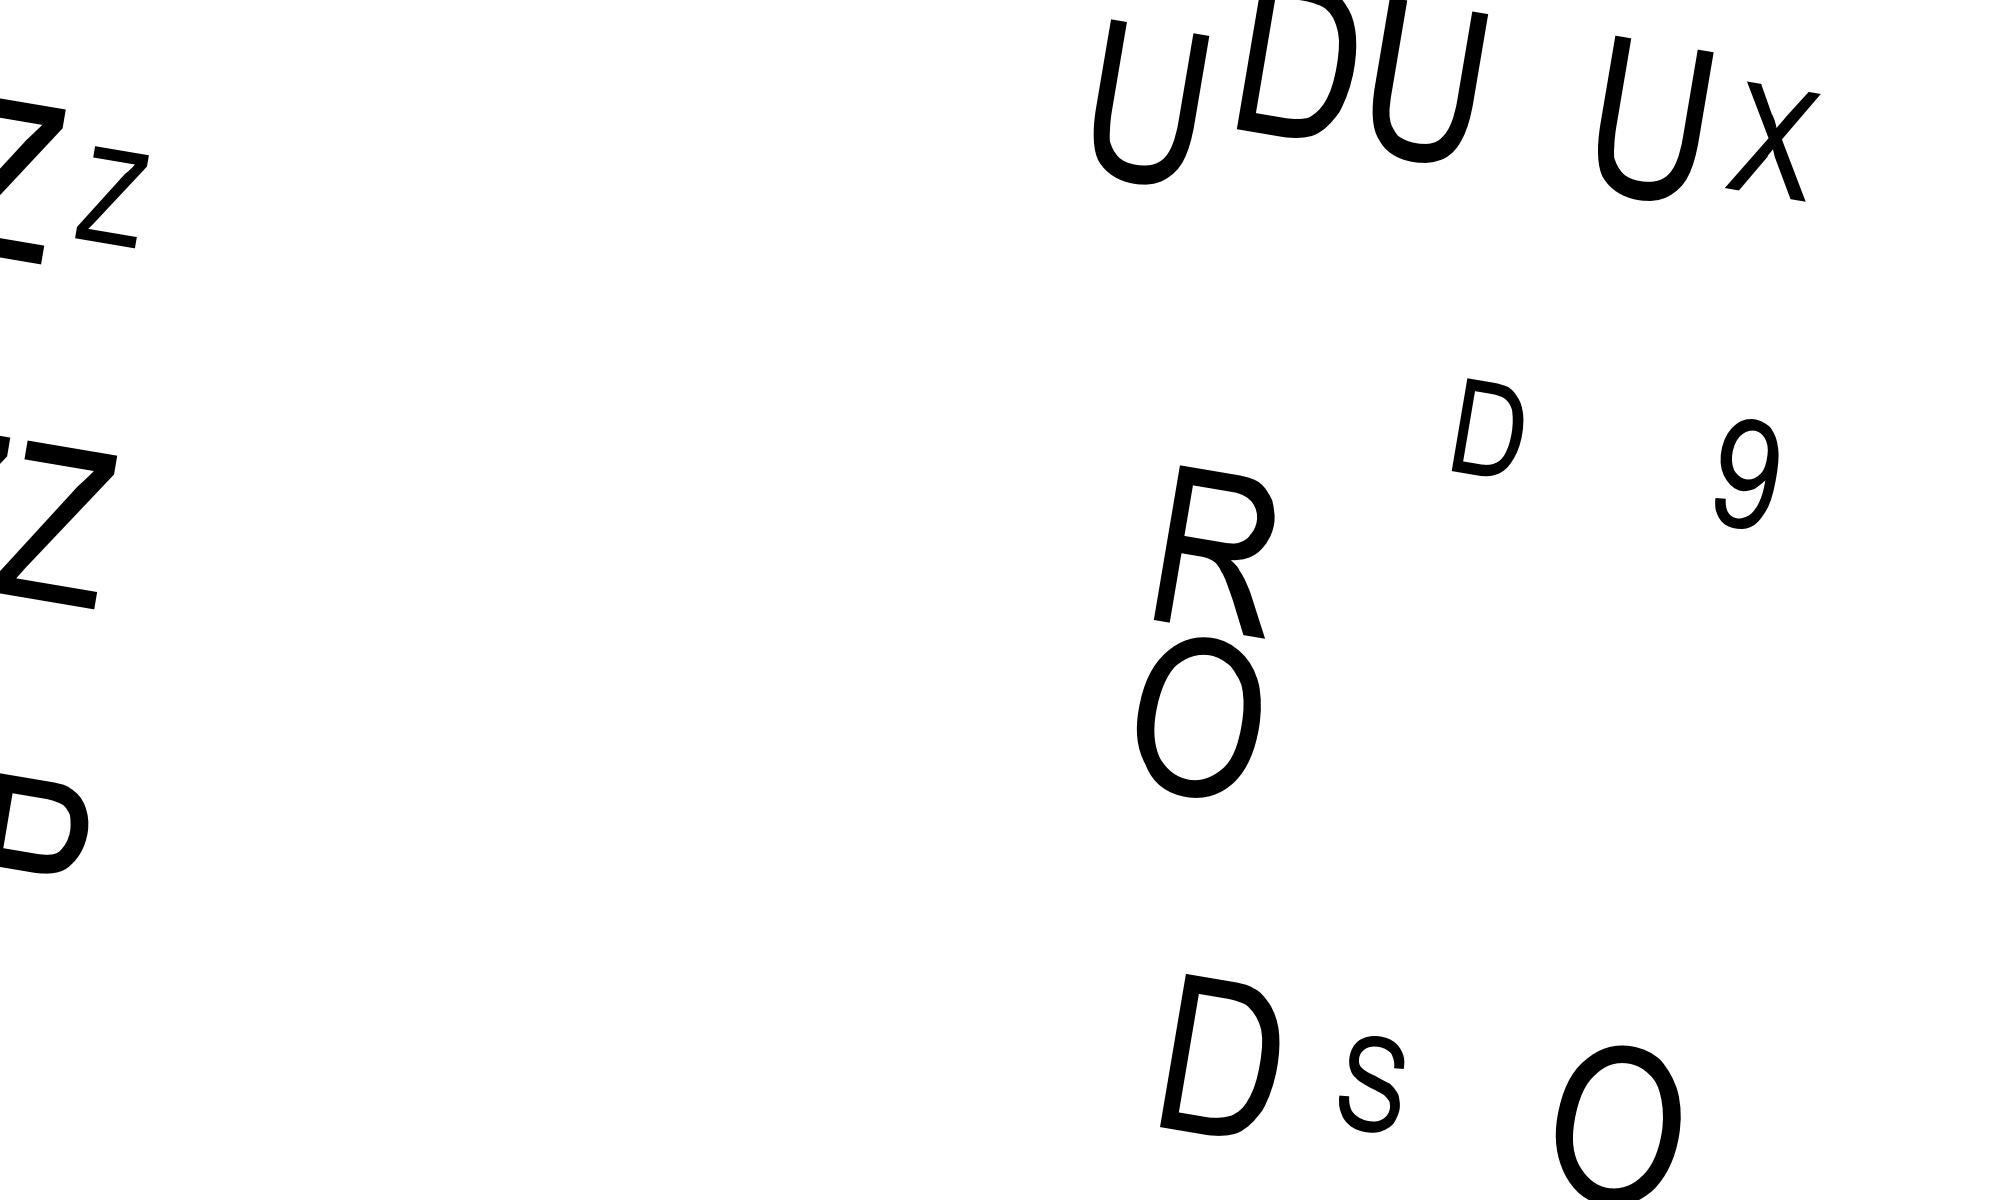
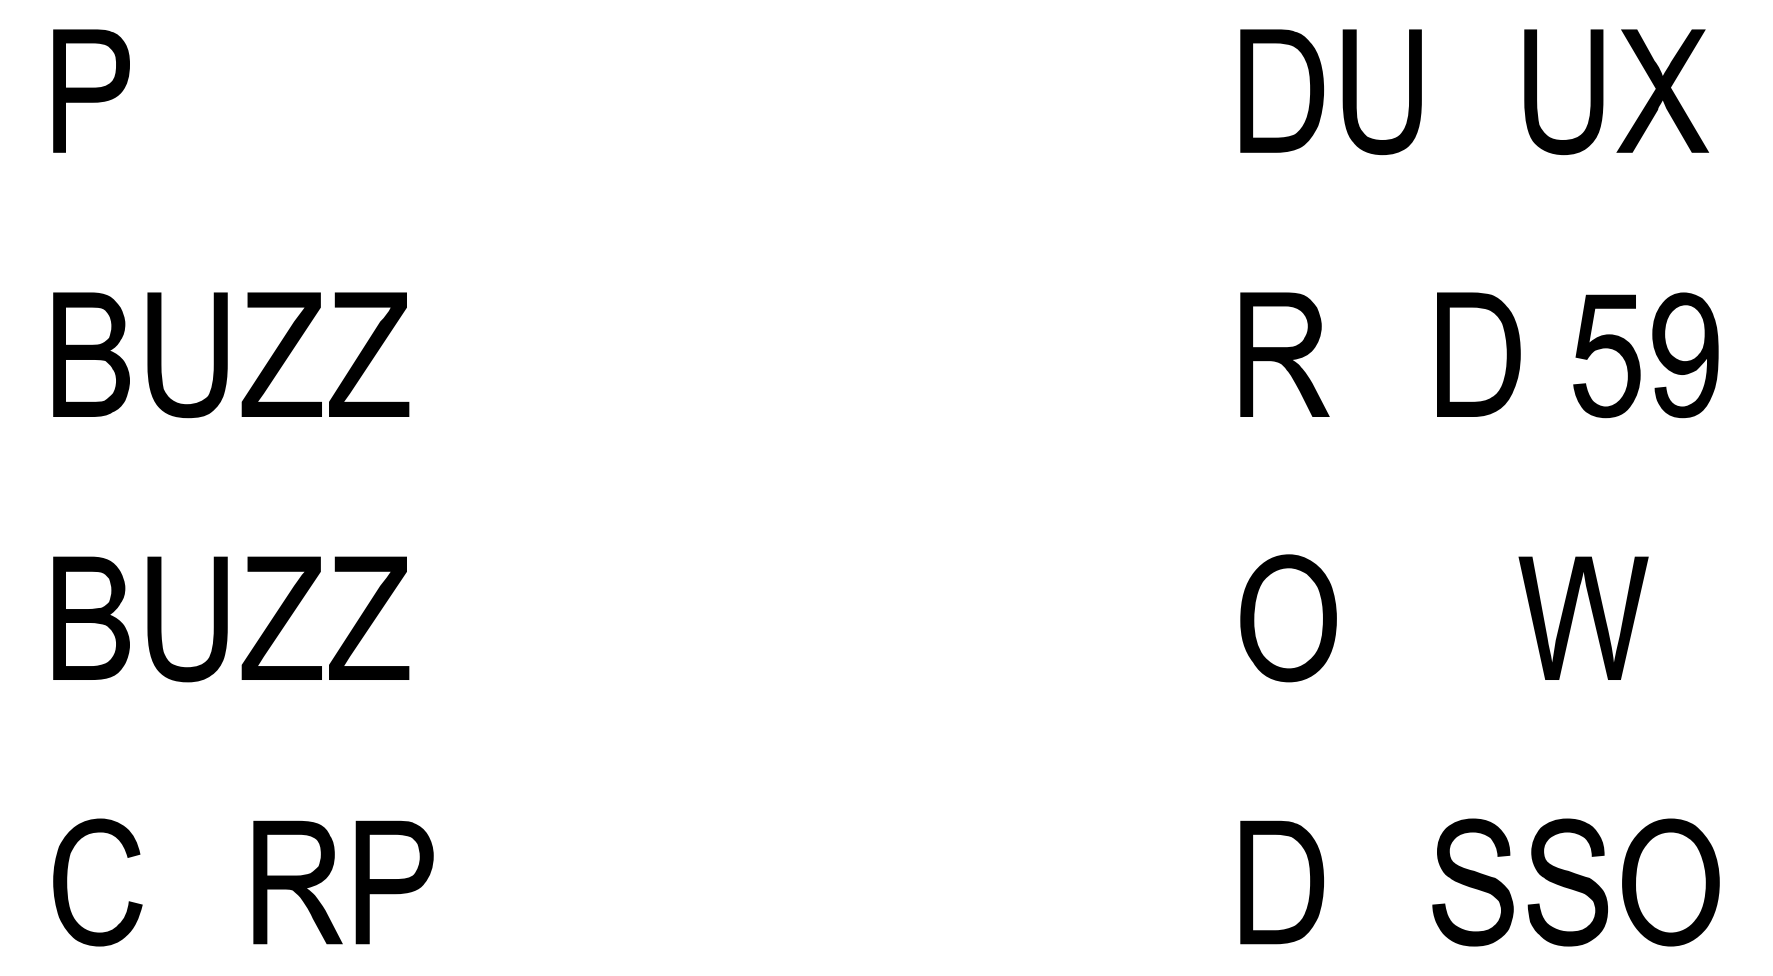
part: (1112, 100) -> (1139, 146), removed
part: (1774, 140) -> (1662, 90), size x1.43
part: (113, 196) -> (369, 354), size x1.67
part: (1490, 429) -> (1478, 354), size x1.67
fill: (1648, 459) -> (1606, 356), added
part: (1747, 474) -> (1685, 355), size x1.43
part: (1221, 551) -> (1284, 354), moved
fill: (1565, 779) -> (1583, 618), added
part: (1224, 1059) -> (1281, 882), moved
part: (1371, 1084) -> (1472, 882), size x1.67
fill: (1489, 1104) -> (1567, 882), added

